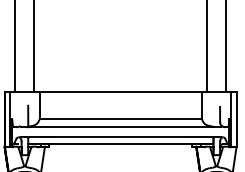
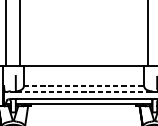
line: (121, 119) -> (84, 86), solid -> dashed
line: (120, 127) -> (83, 92), solid -> dashed

